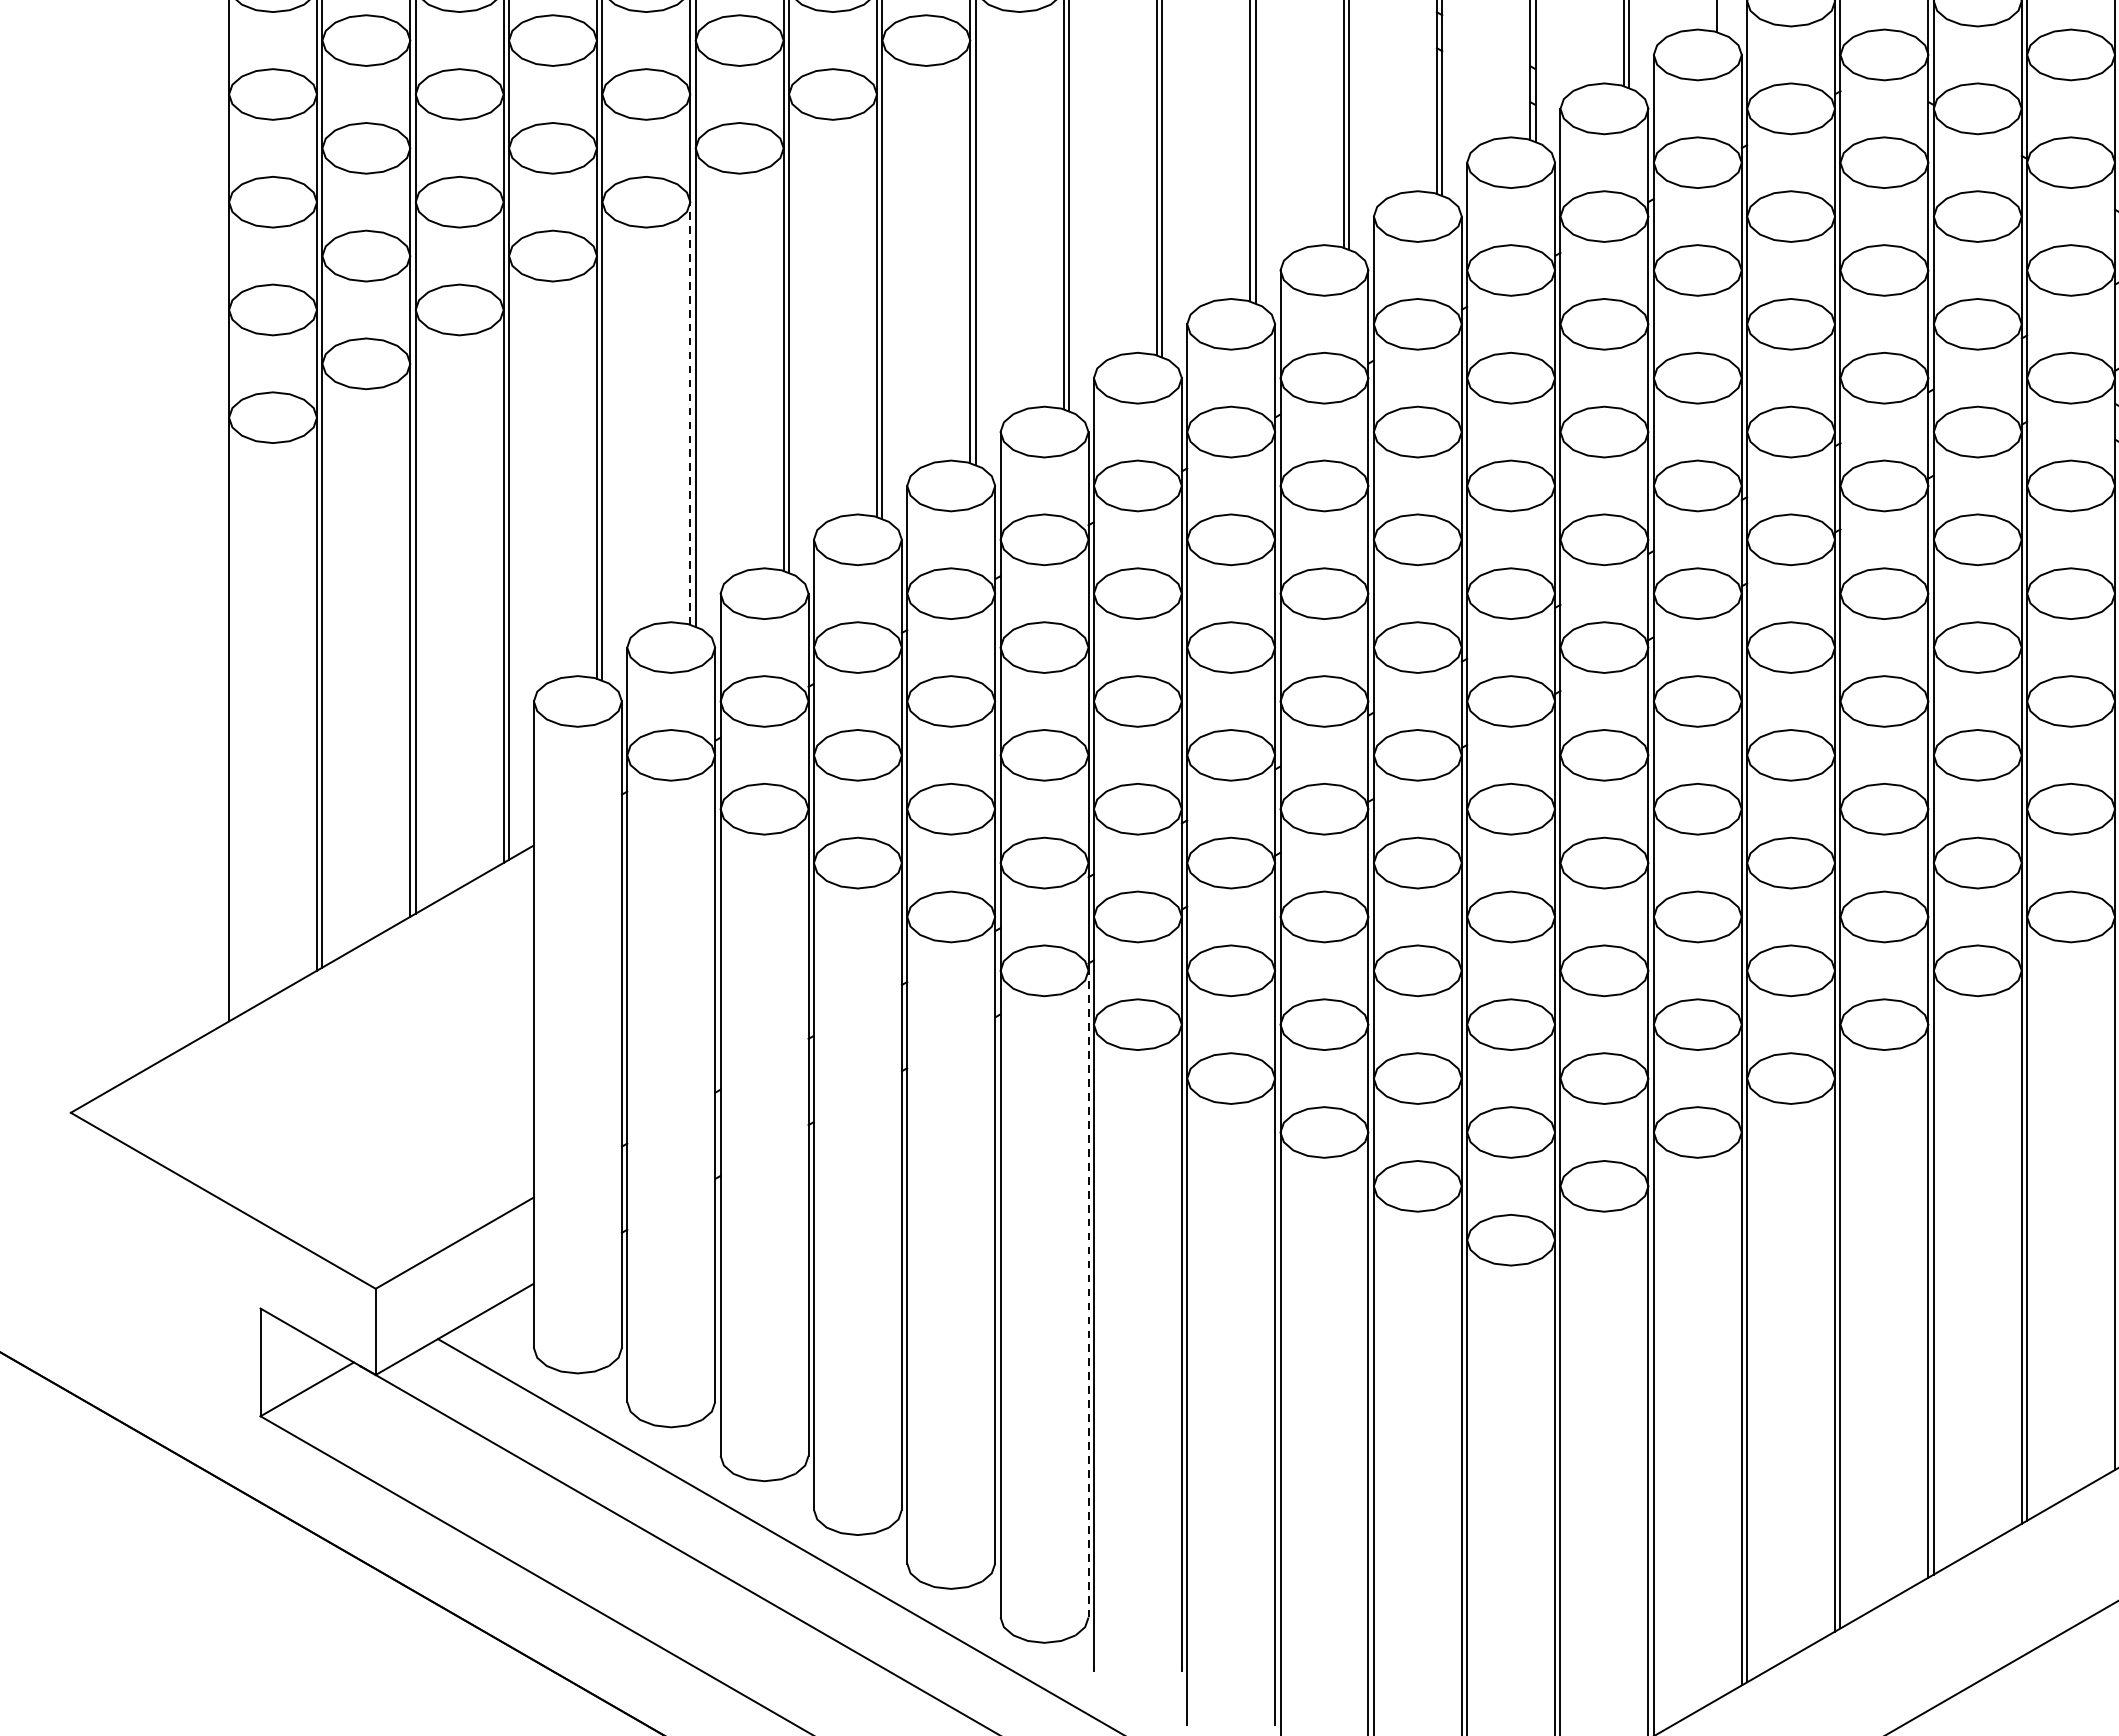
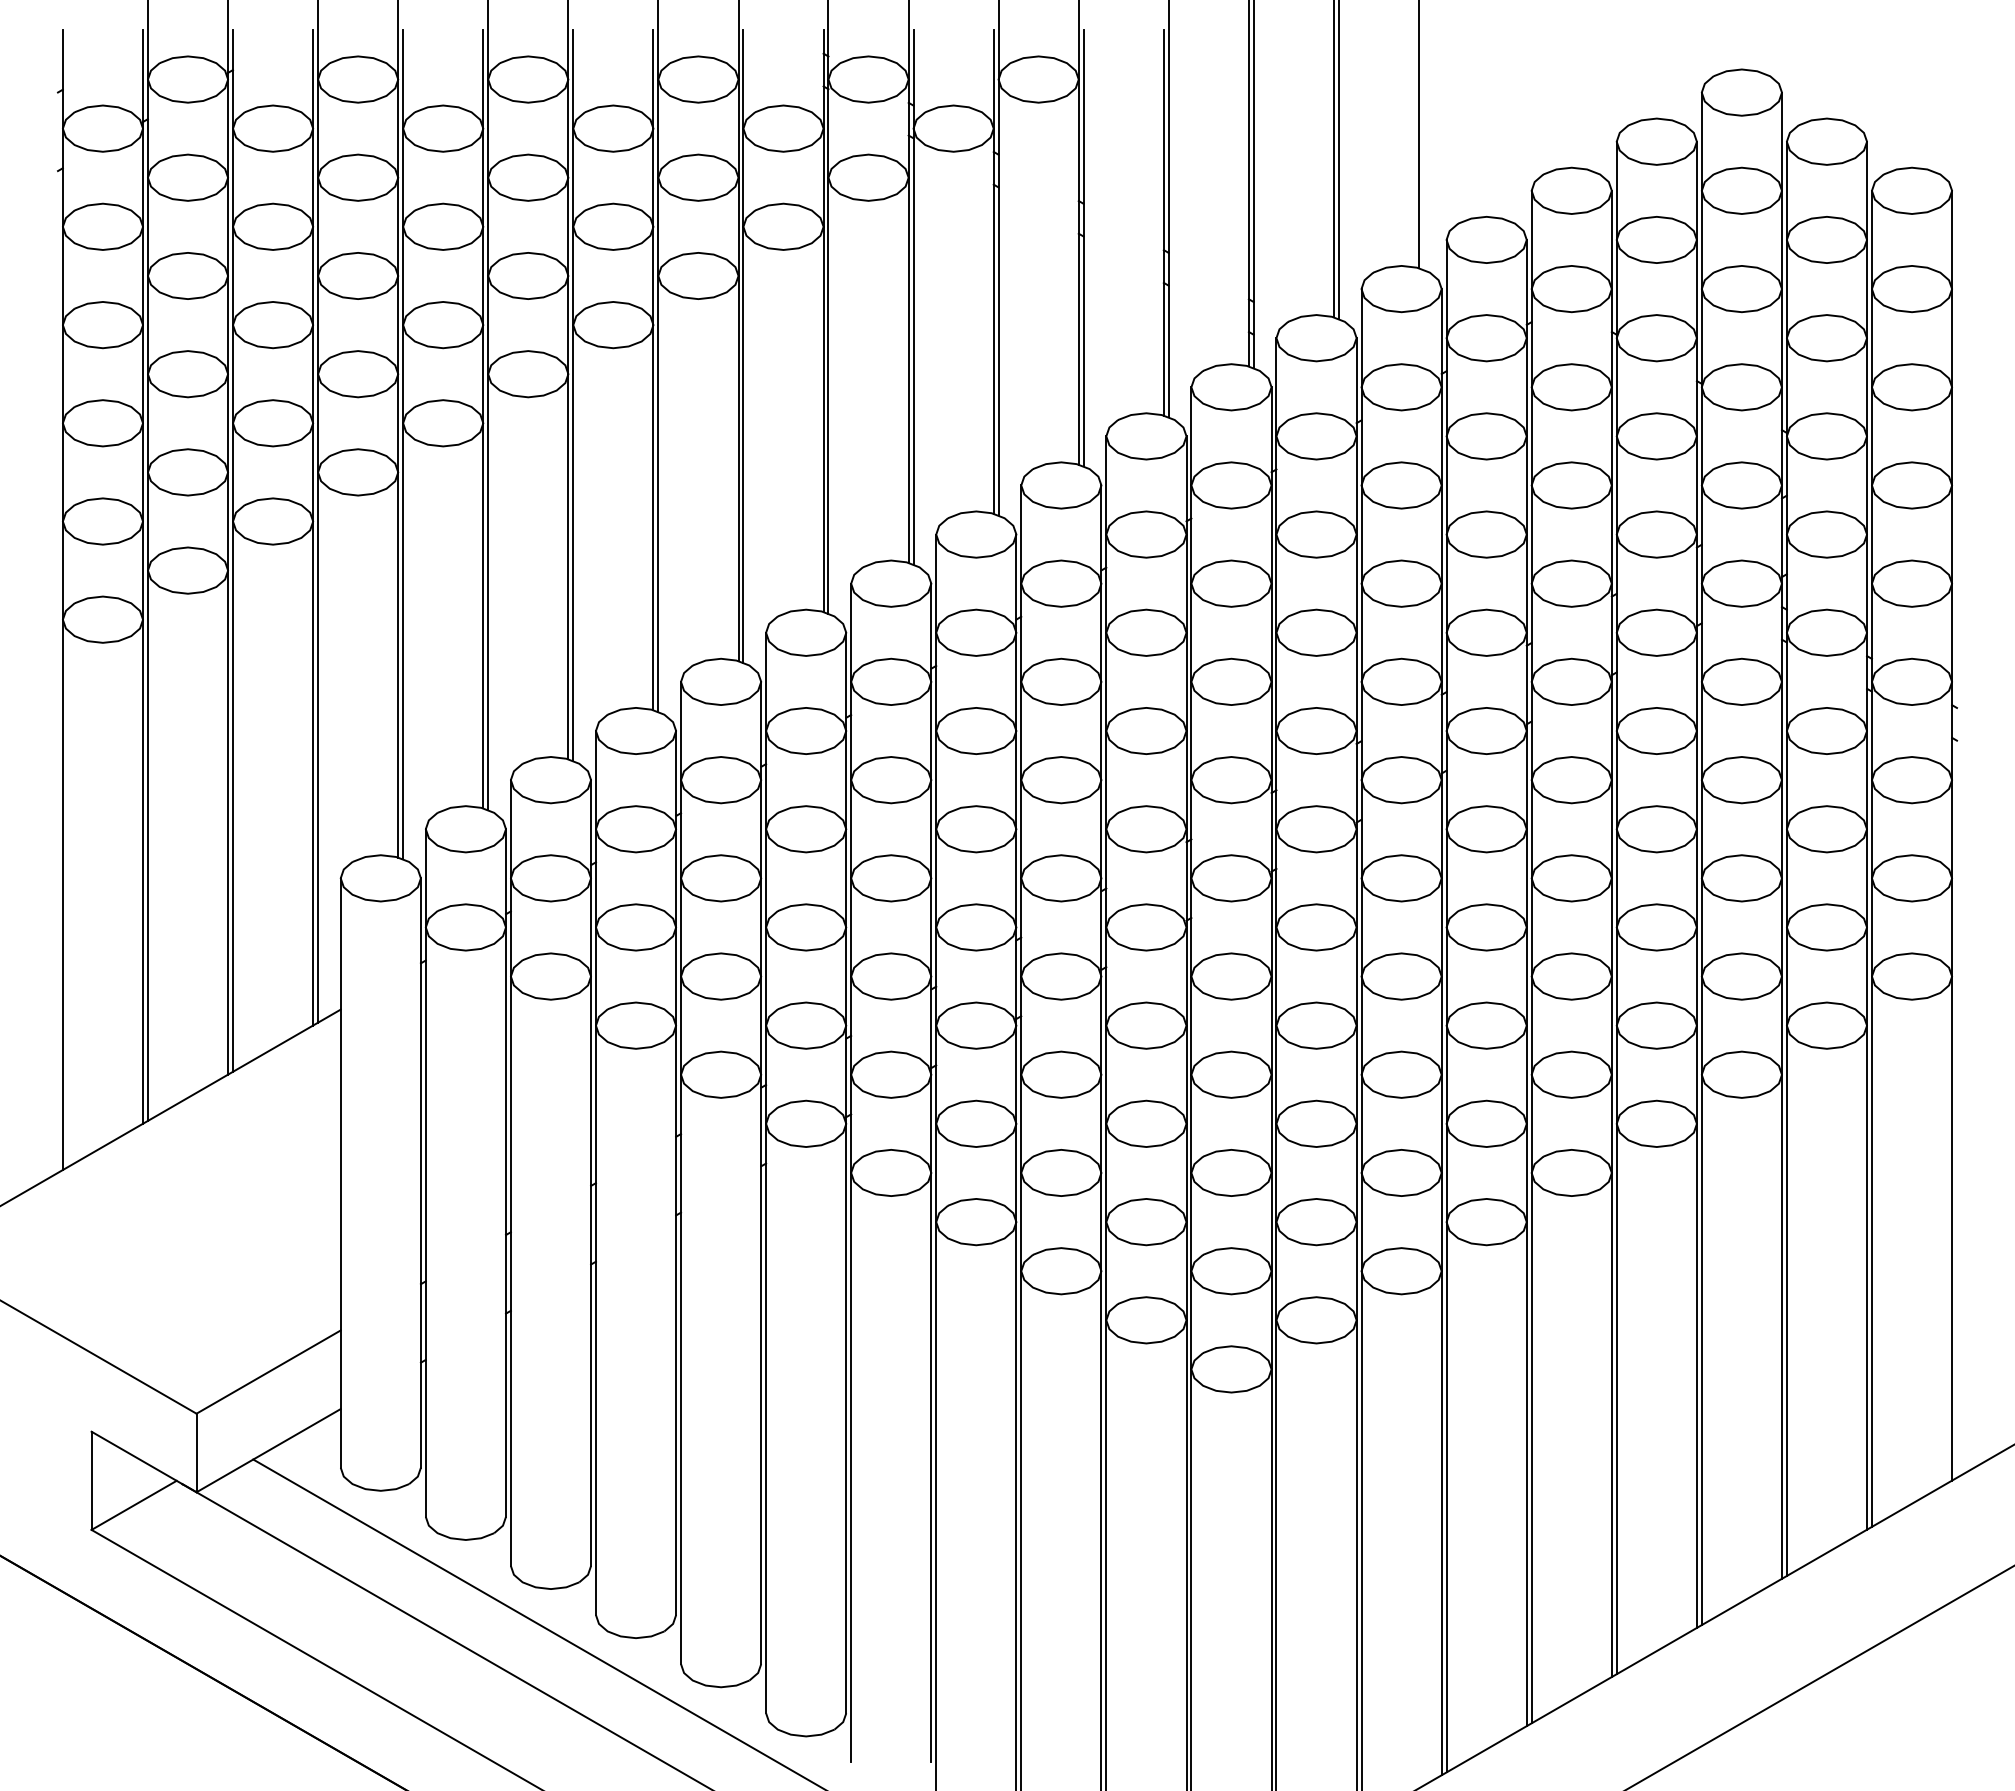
line: (690, 413) -> (483, 615), dashed -> solid
line: (1088, 1294) -> (846, 1418), dashed -> solid

